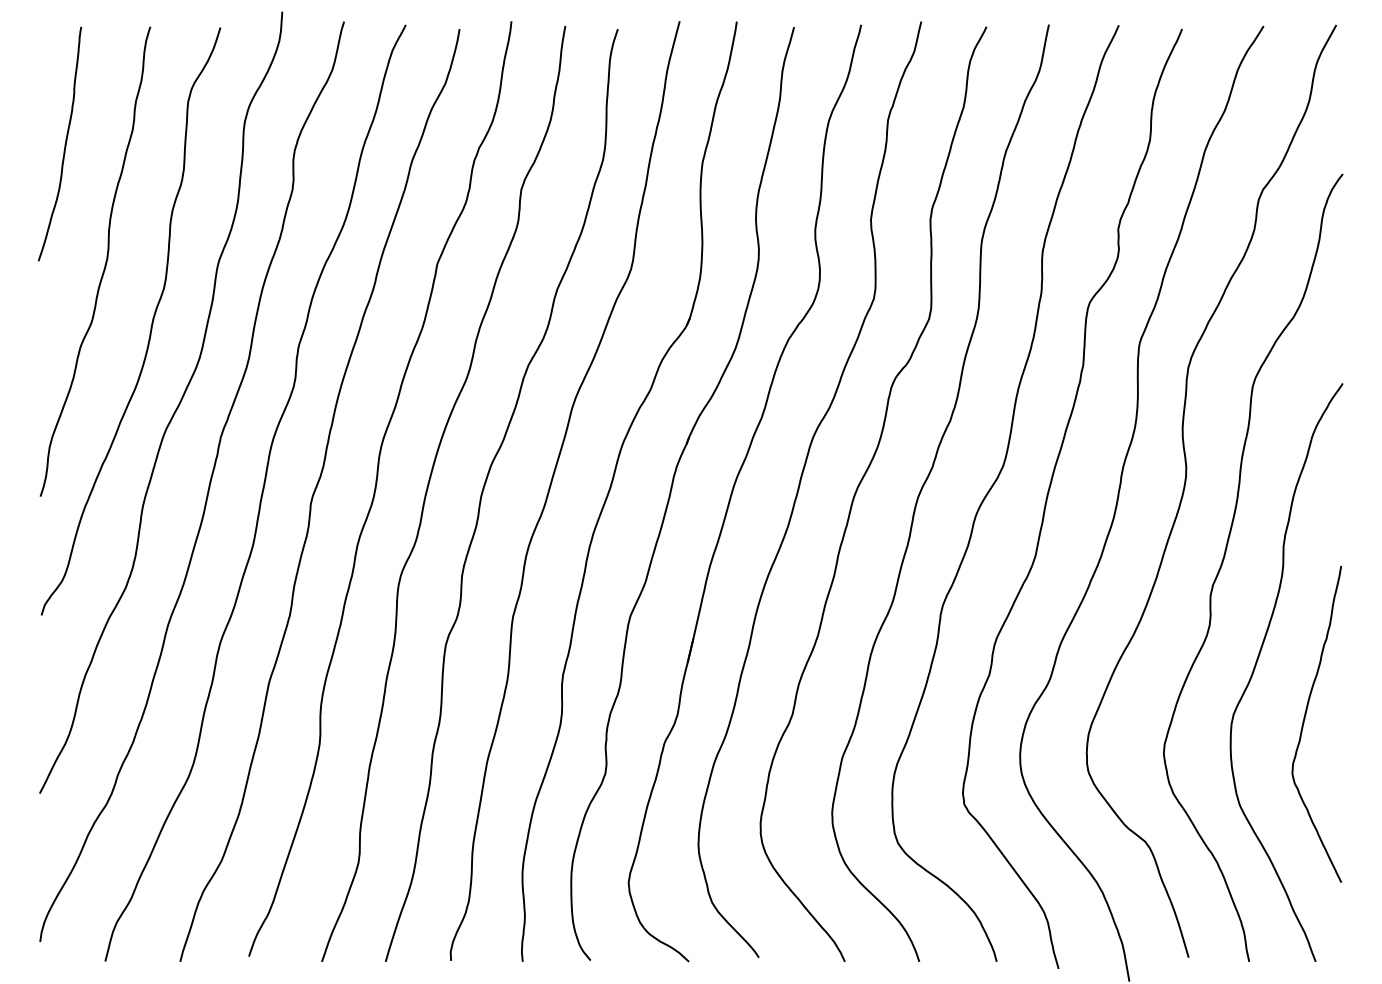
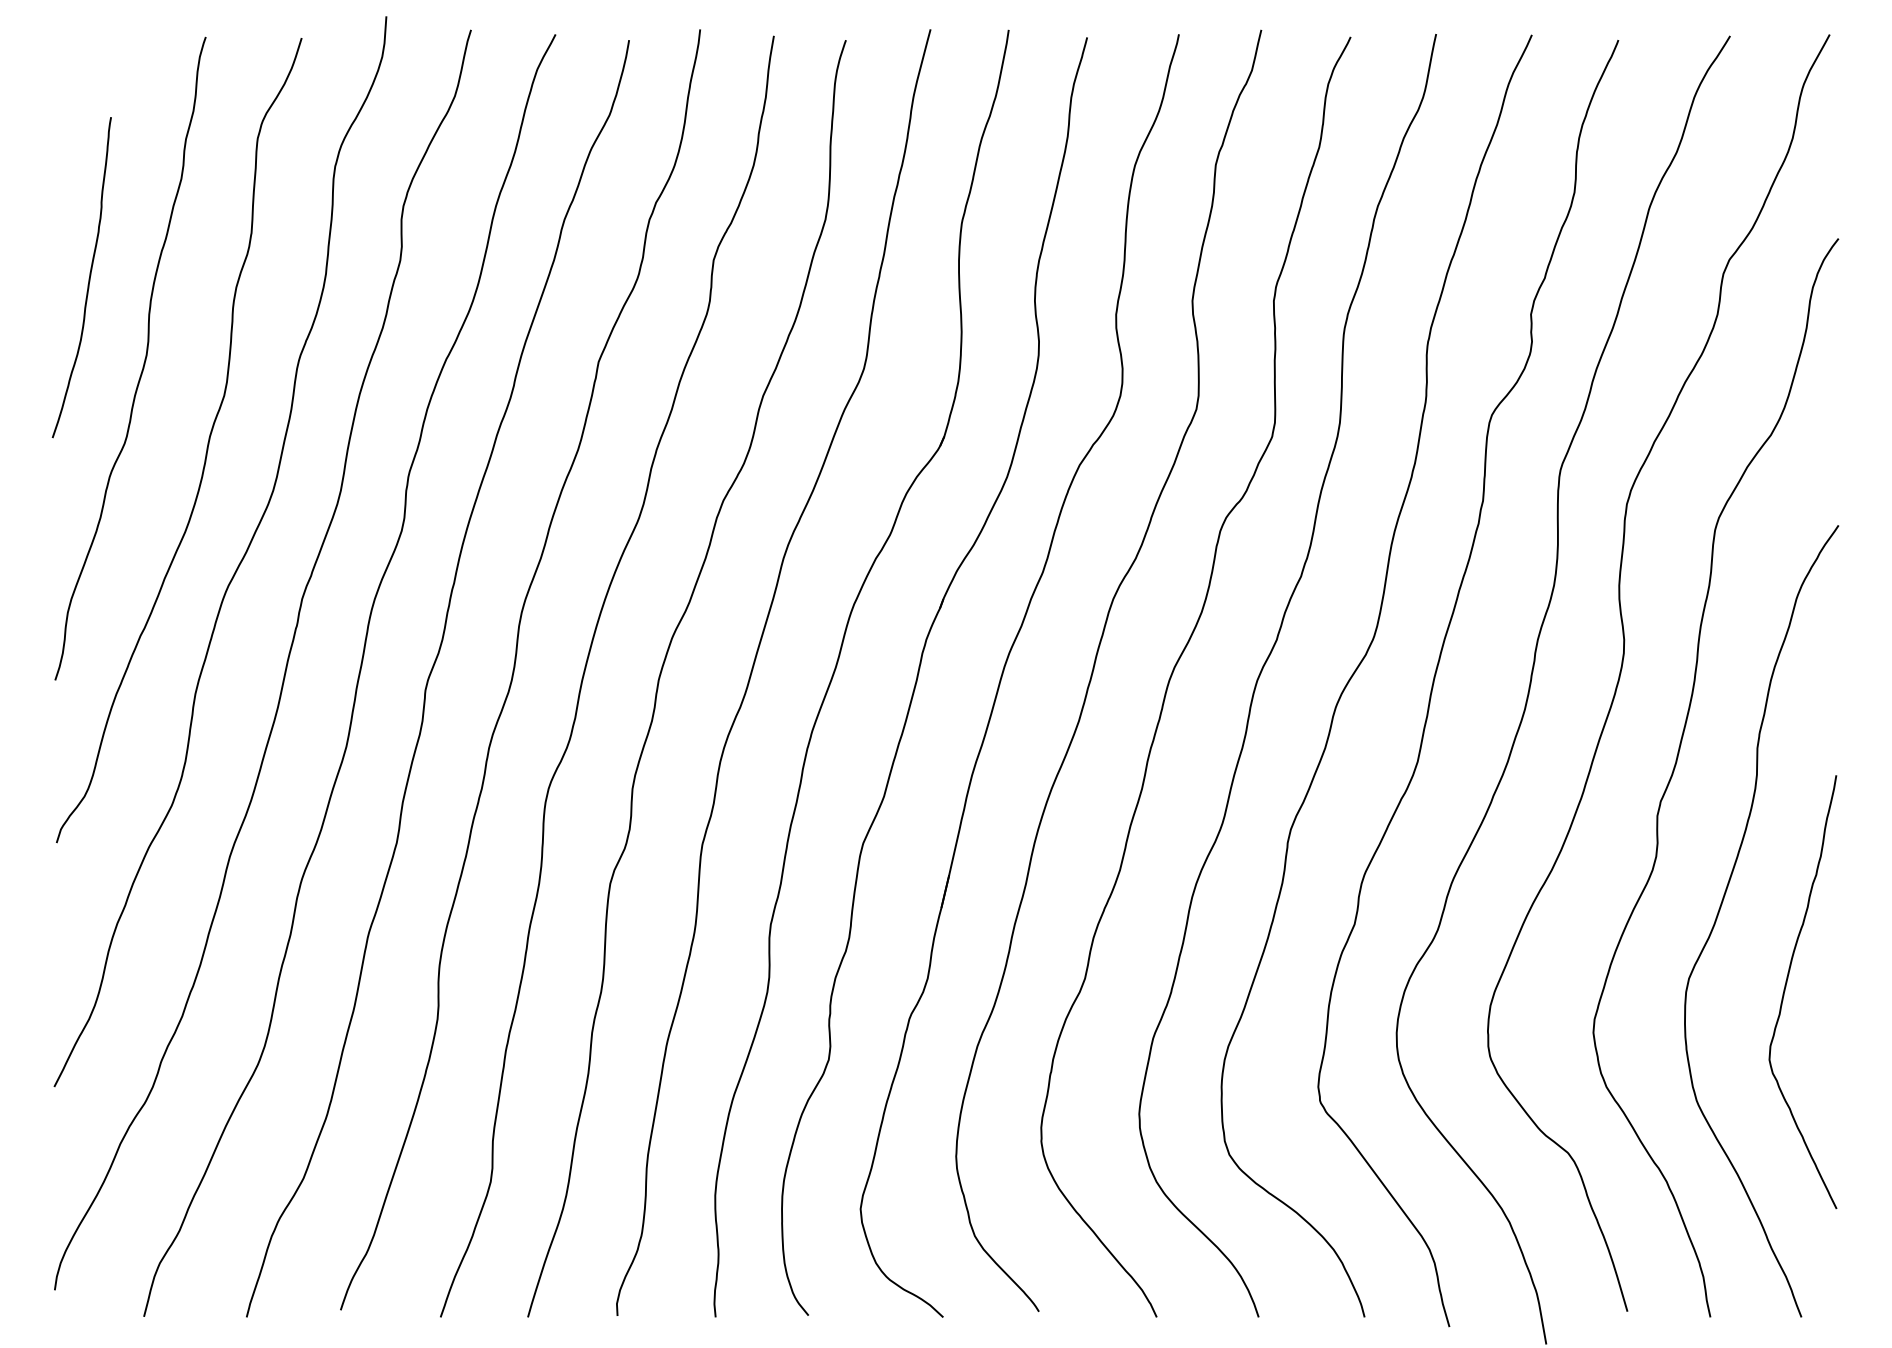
curve: (64, 144) -> (88, 278), moved

